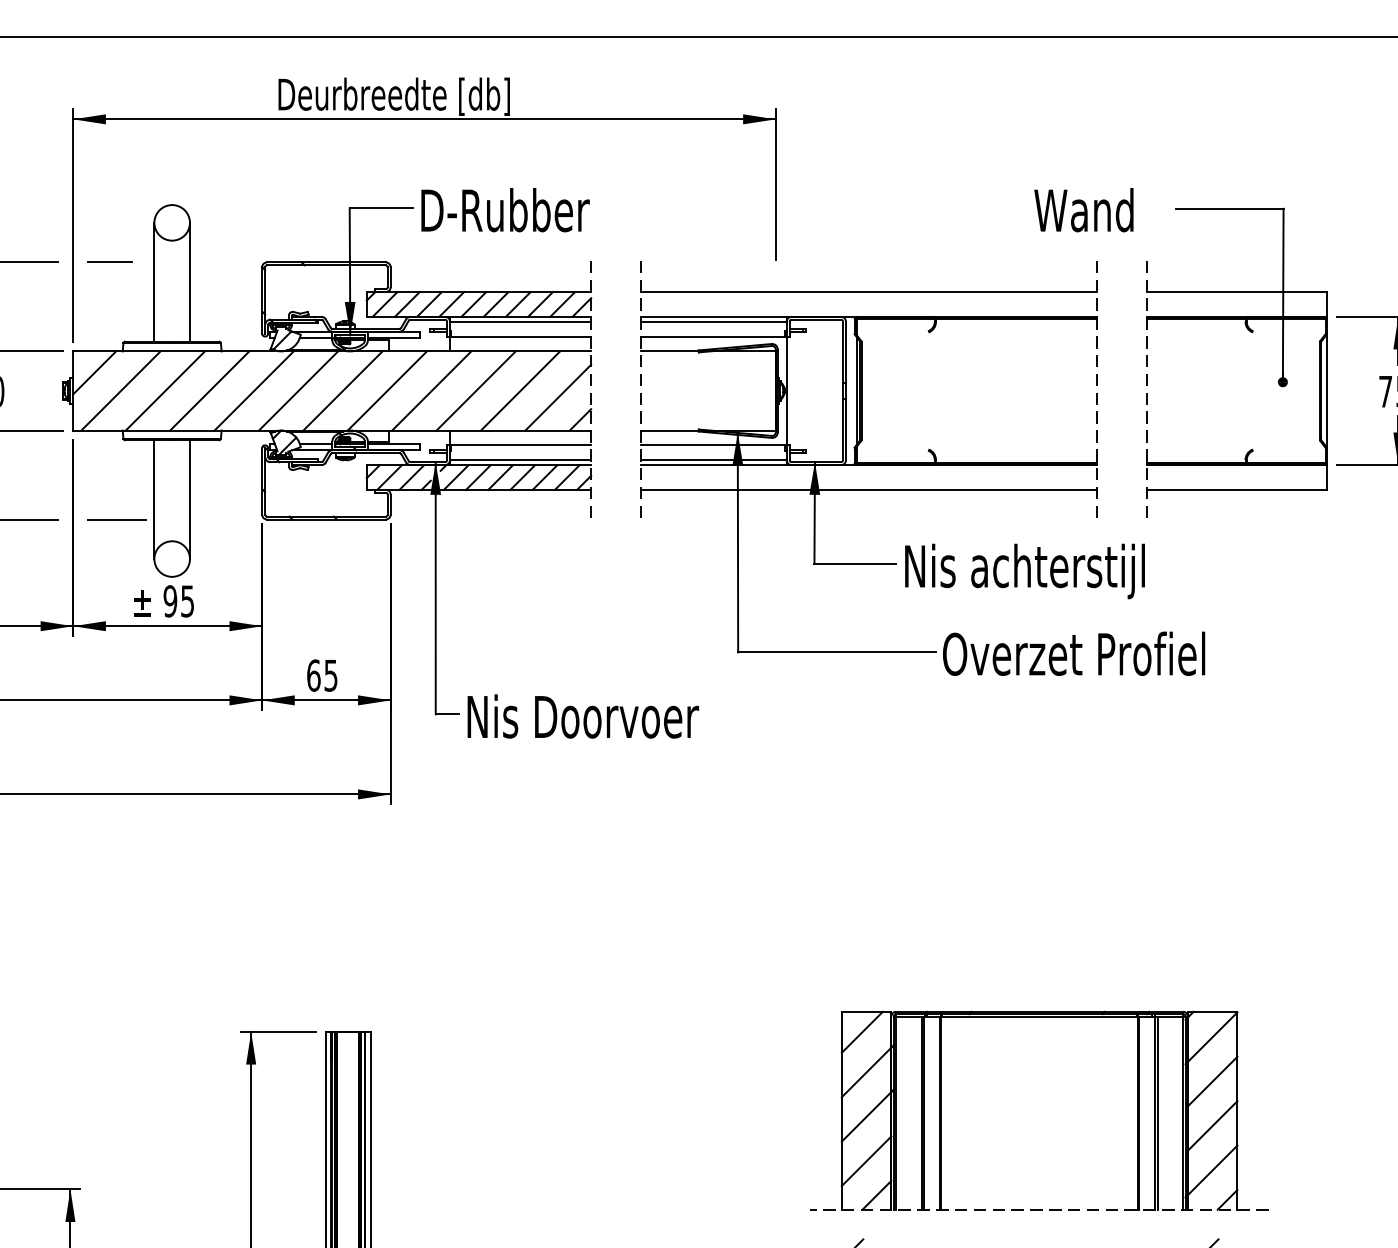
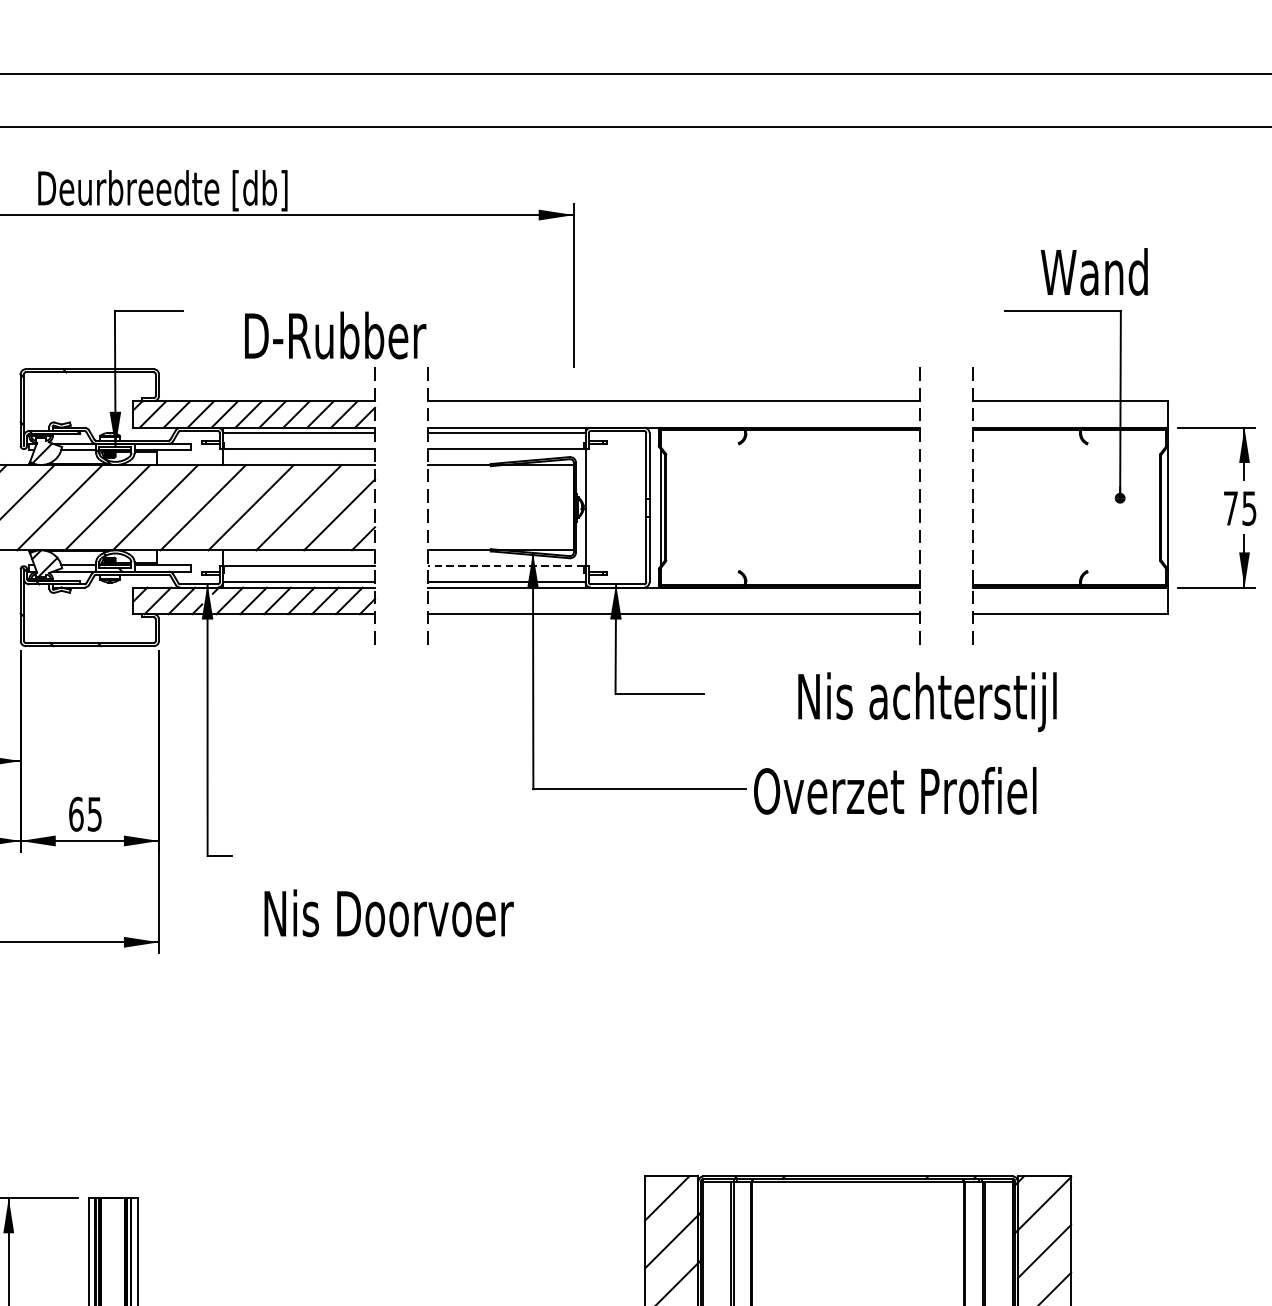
text: (505, 210) -> (335, 335), moved
text: (1083, 210) -> (1093, 272), moved
line: (712, 445) -> (505, 566), solid -> dashed
text: (1024, 571) -> (926, 702), moved
text: (582, 716) -> (388, 913), moved

